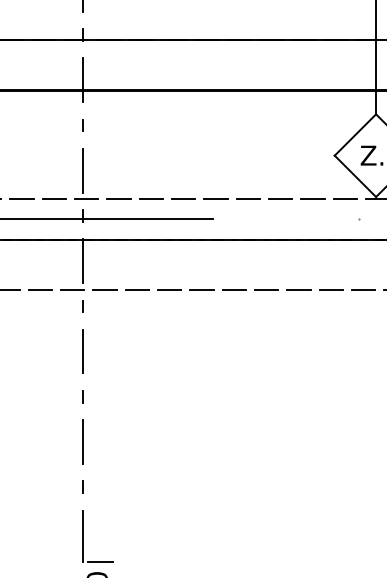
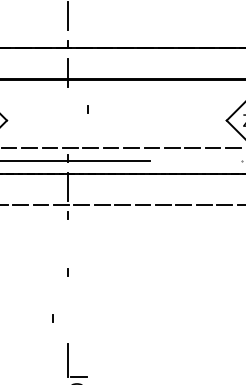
line: (82, 125) -> (87, 109), moved
line: (83, 169) -> (68, 129), removed
line: (83, 350) -> (68, 243), removed
line: (83, 441) -> (68, 300), removed
line: (82, 487) -> (52, 318), moved

